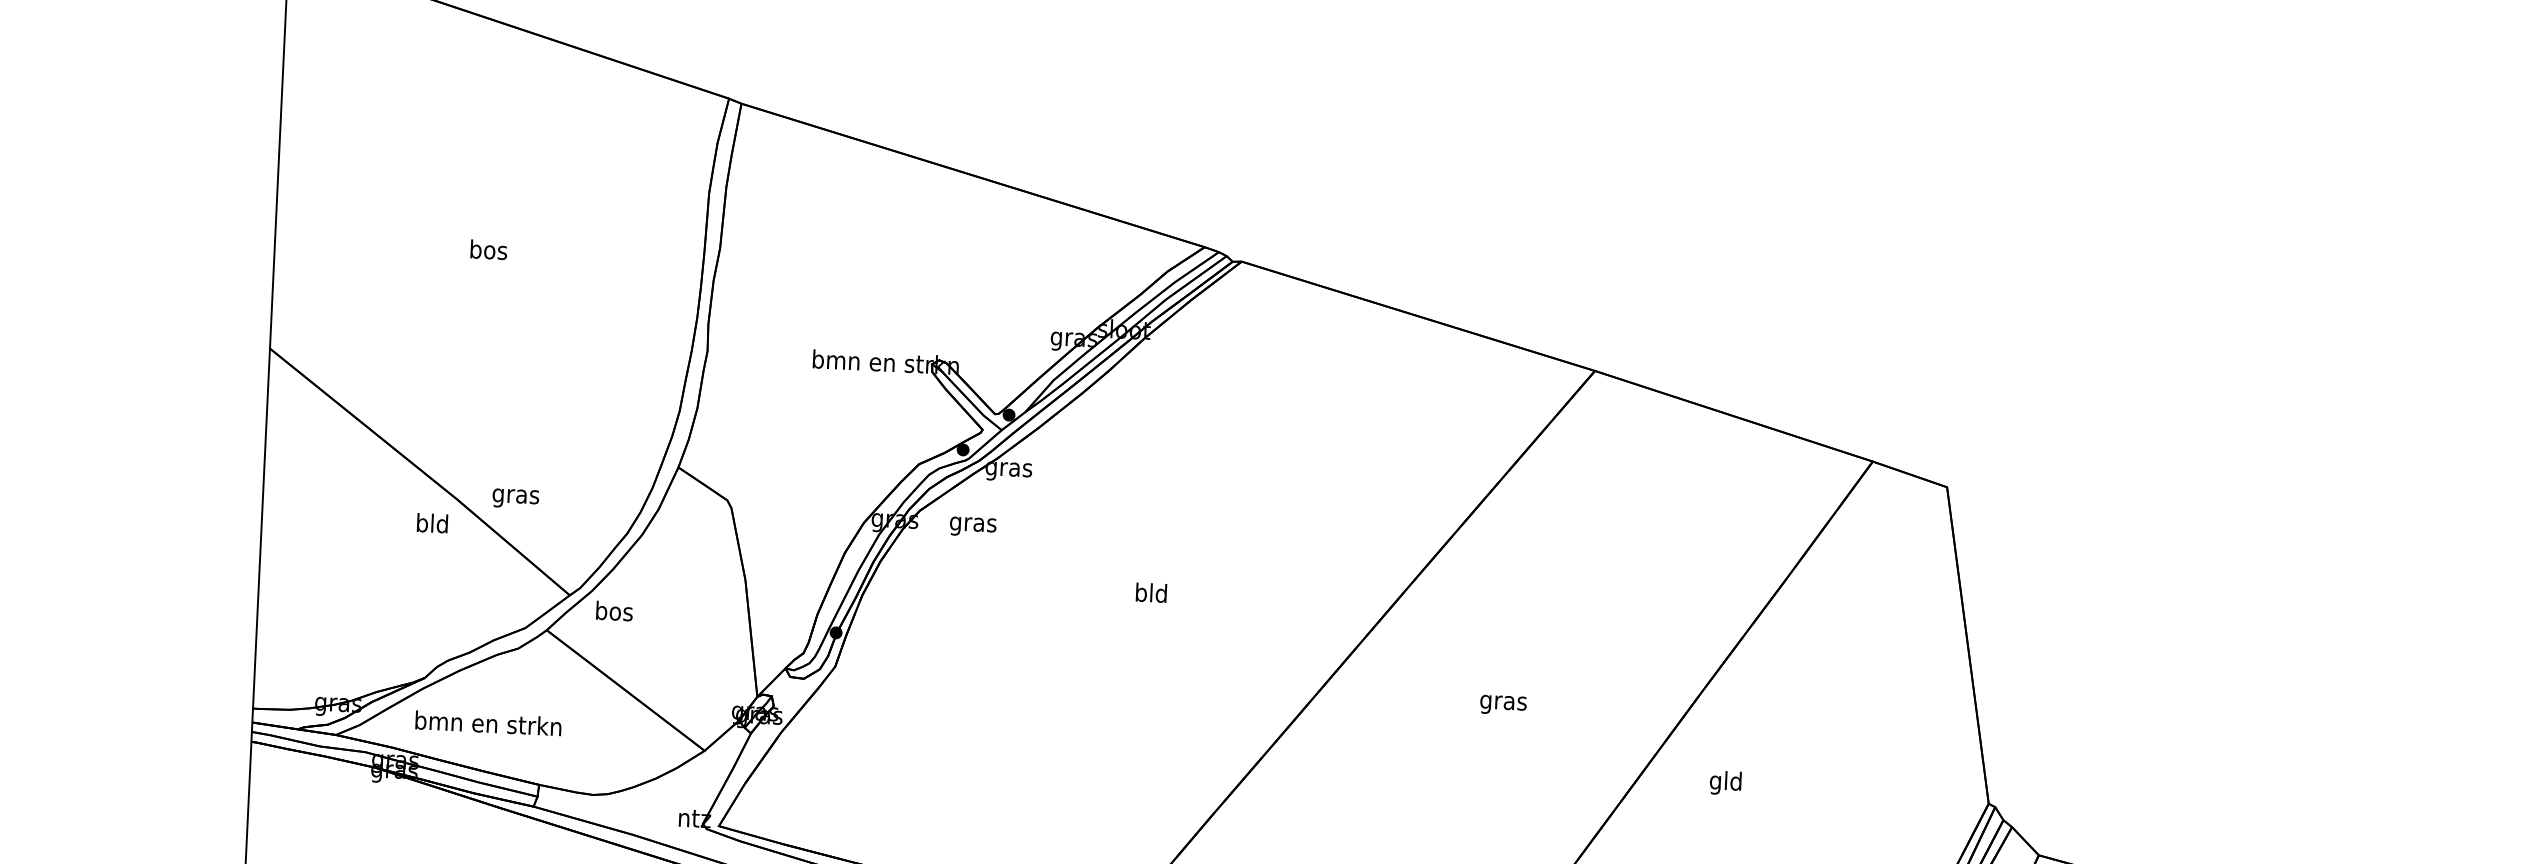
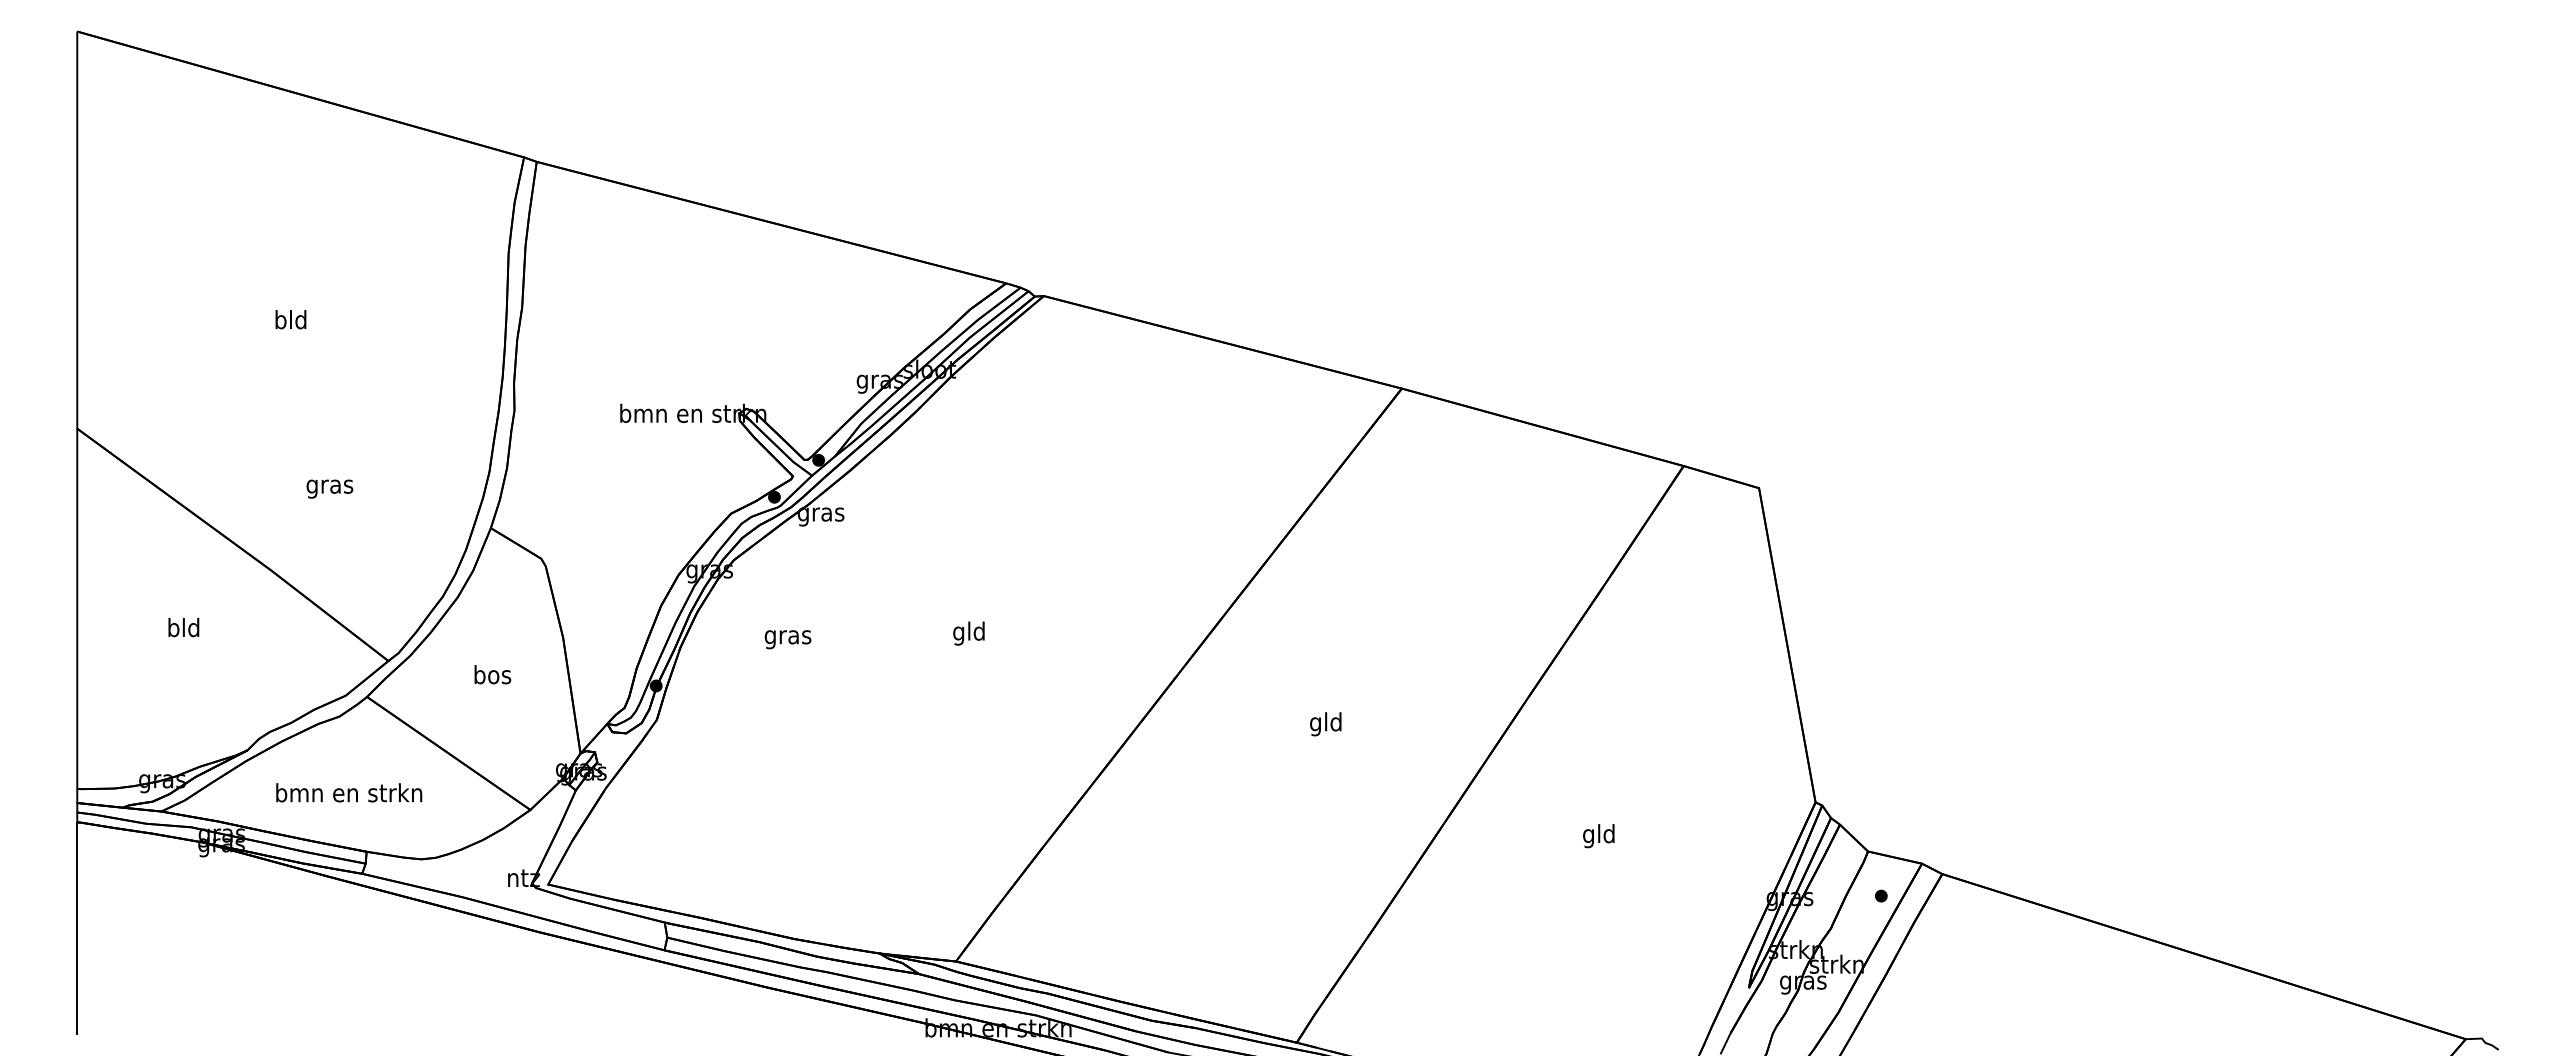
text: (489, 249) -> (291, 319), bos -> bld
text: (515, 498) -> (329, 488), moved
text: (432, 523) -> (183, 627), moved
text: (972, 526) -> (787, 639), moved
text: (1140, 594) -> (958, 633), bld -> gld
text: (614, 610) -> (492, 674), moved
text: (1502, 702) -> (1325, 724), gras -> gld
text: (488, 723) -> (349, 792), moved
text: (1725, 783) -> (1598, 836), moved

